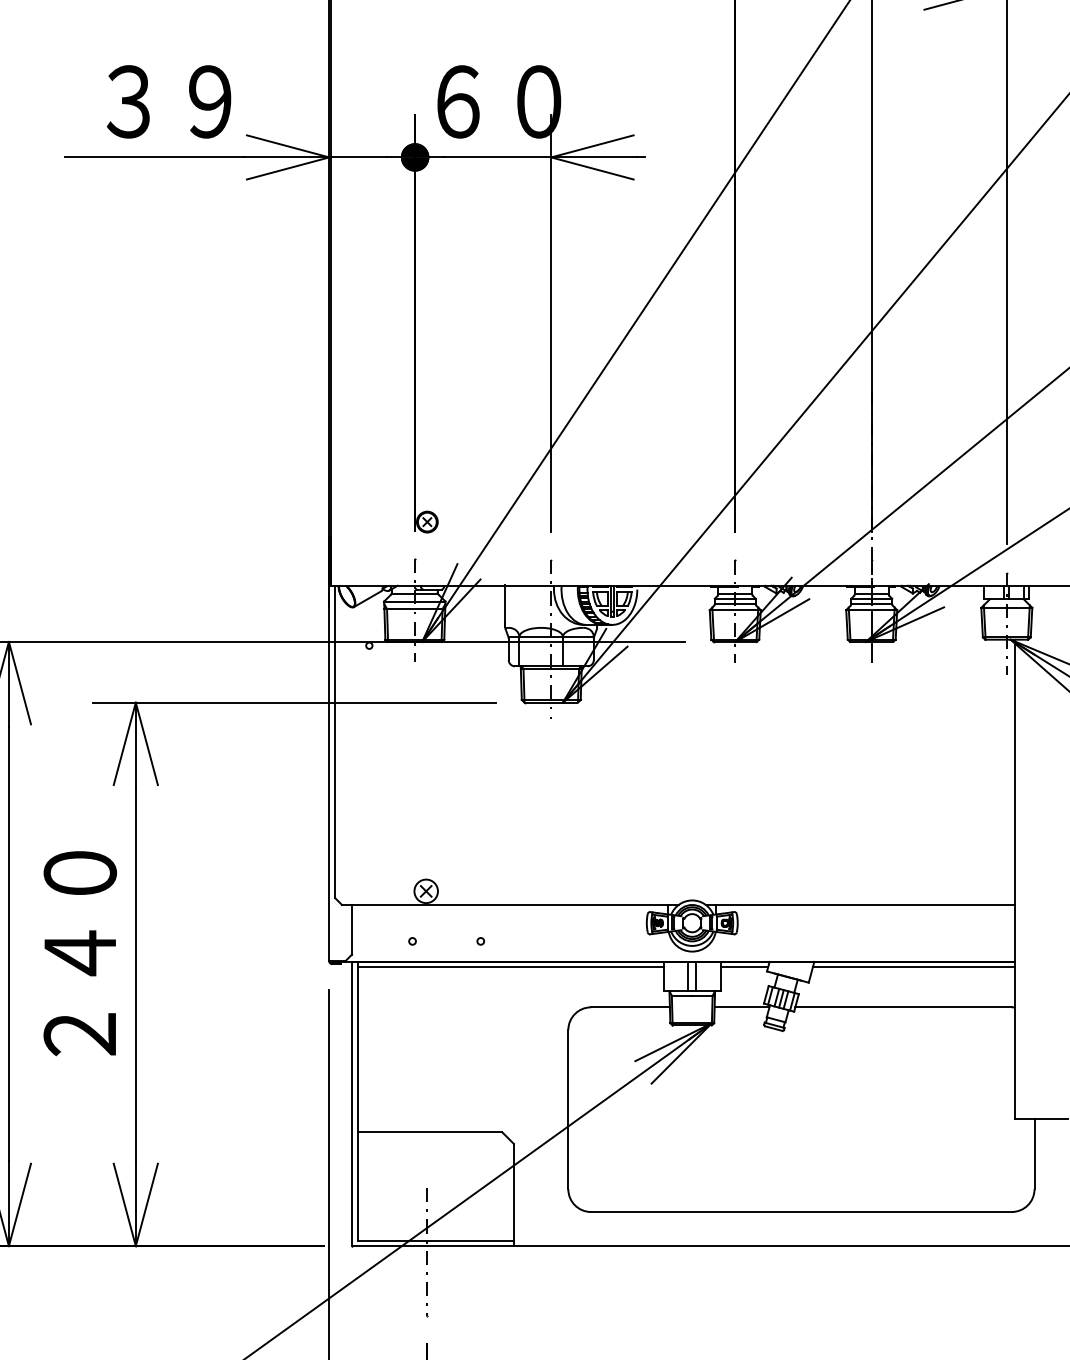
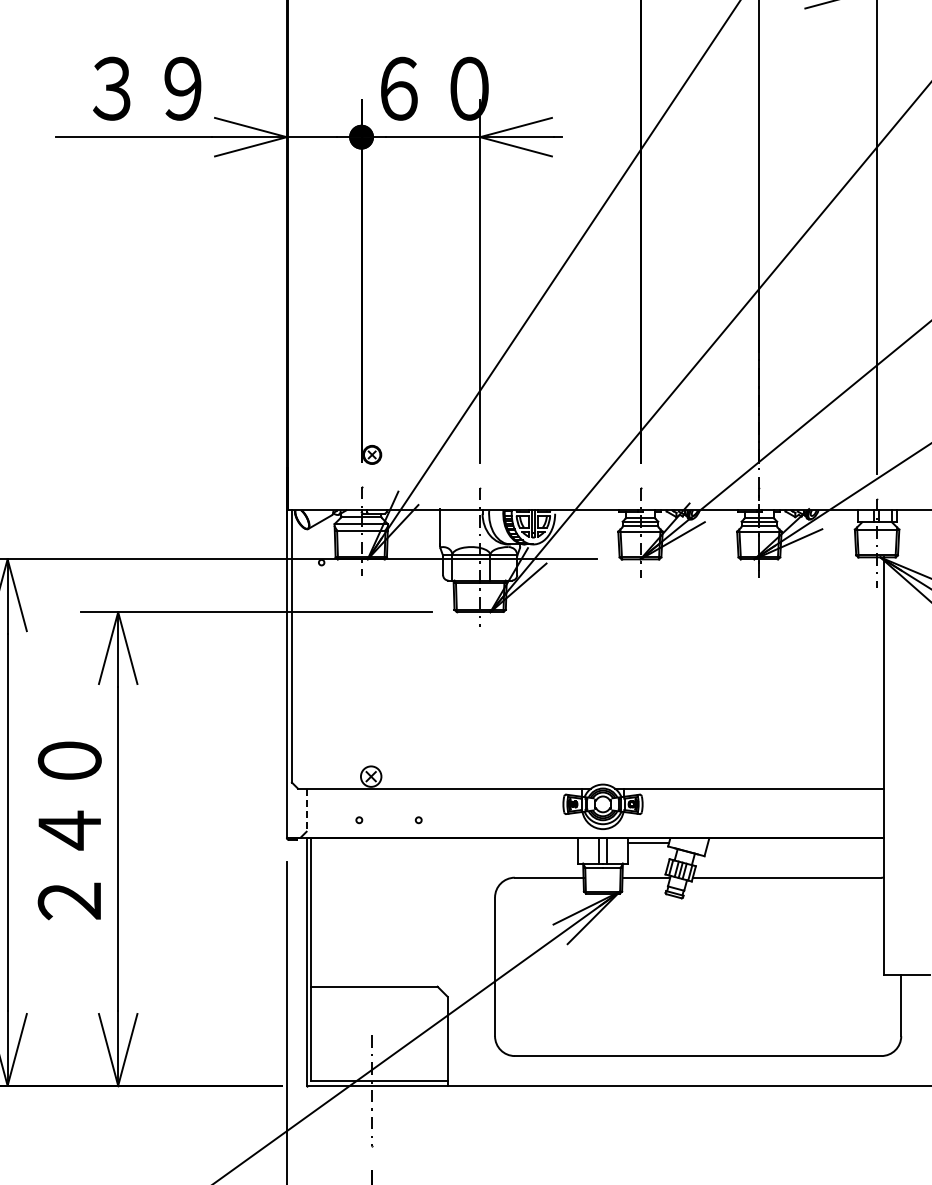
line: (351, 930) -> (306, 810), solid -> dashed
line: (510, 966) -> (444, 842), removed
line: (914, 966) -> (796, 842), removed

